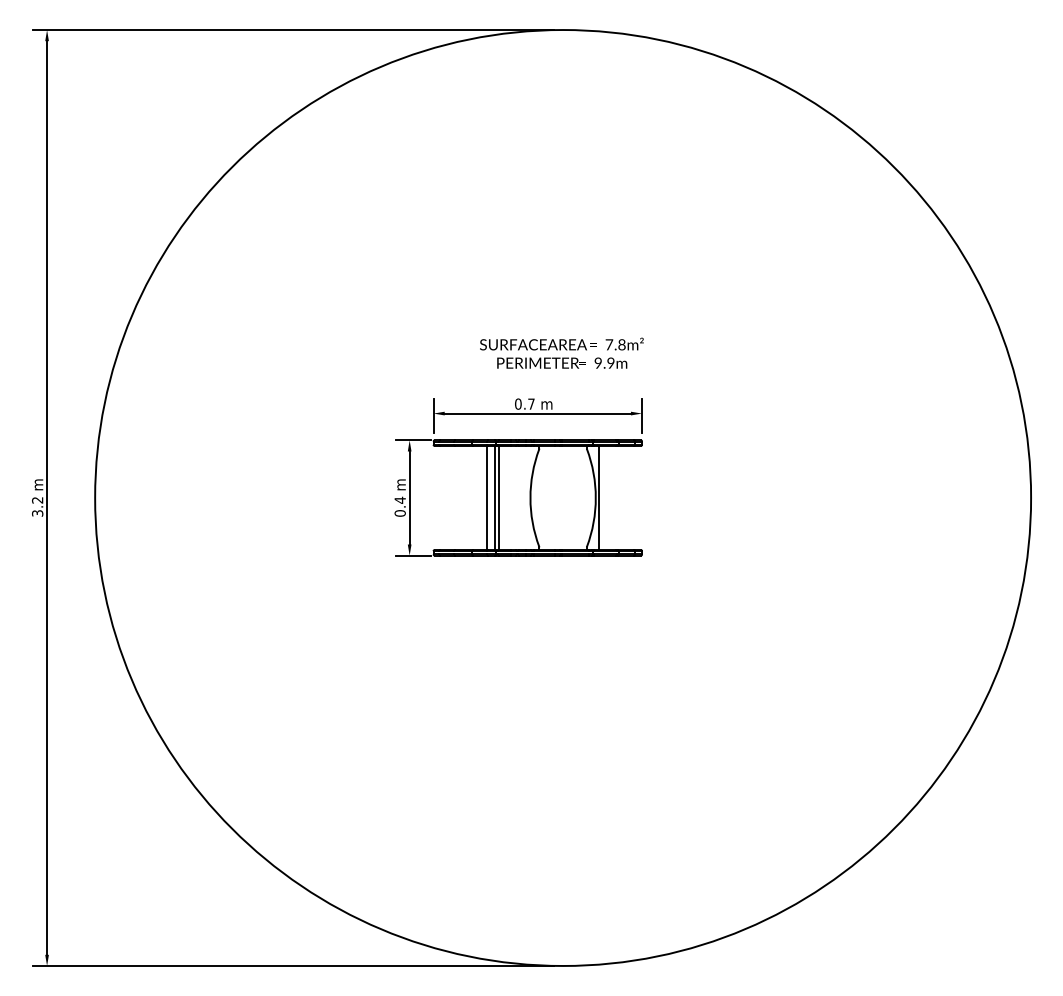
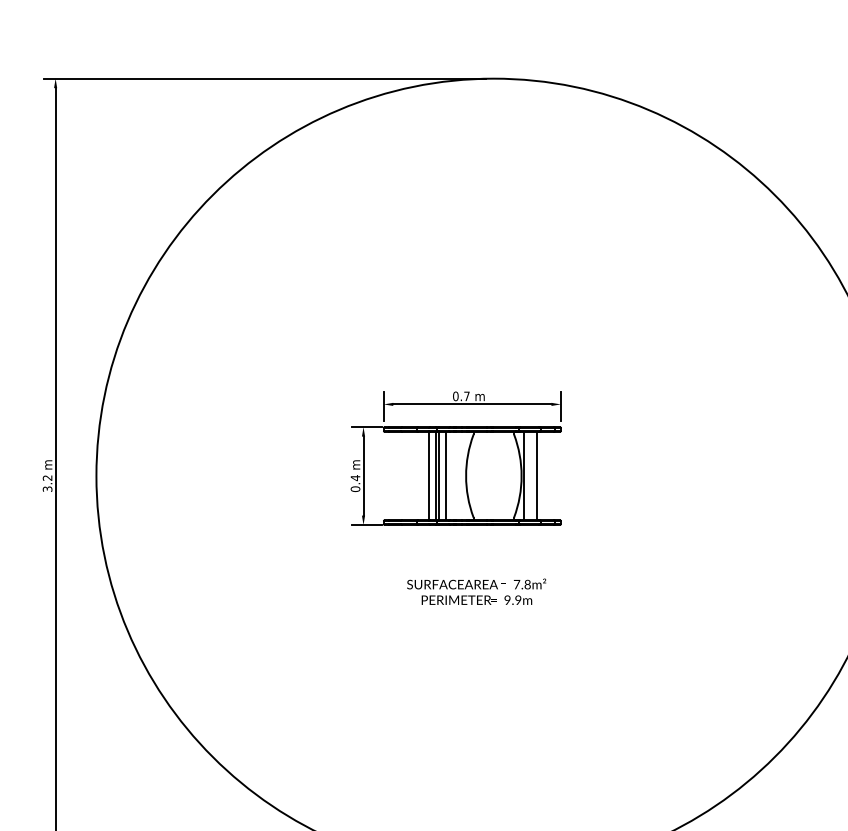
text: (561, 352) -> (476, 591), moved
line: (506, 497) -> (445, 475), added
line: (613, 497) -> (536, 475), added

